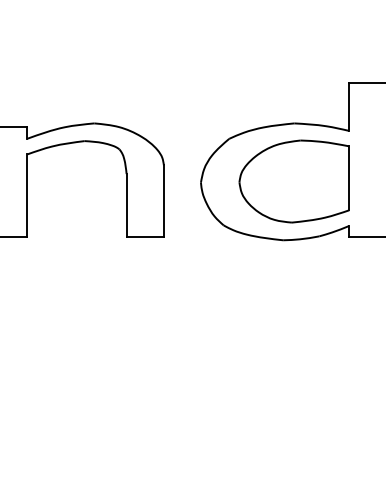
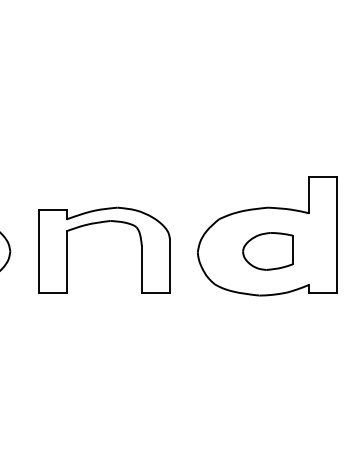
part: (293, 181) -> (267, 251), size x0.6

